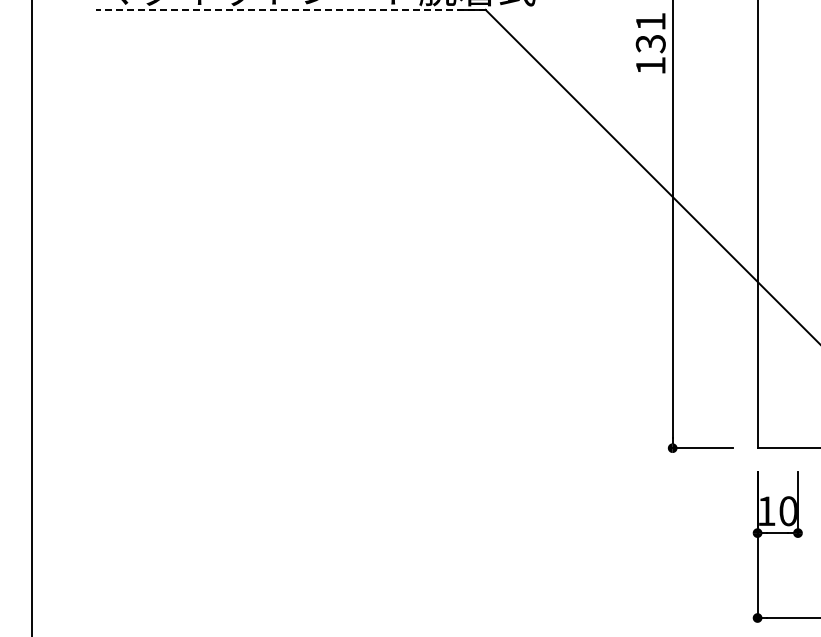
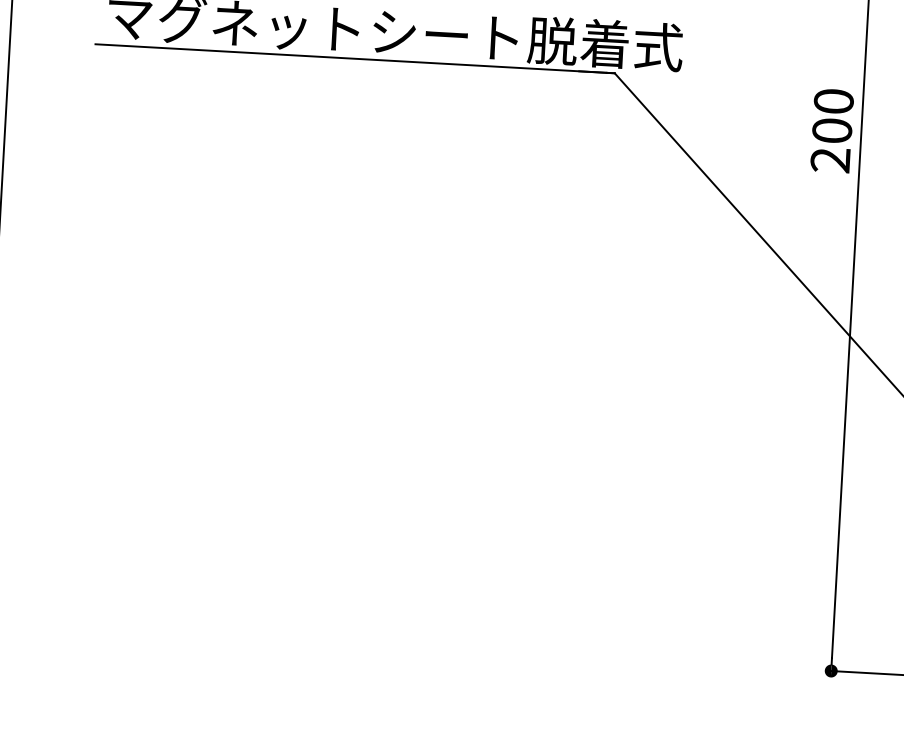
line: (290, 9) -> (354, 58), dashed -> solid
text: (650, 43) -> (831, 130), 131 -> 200

